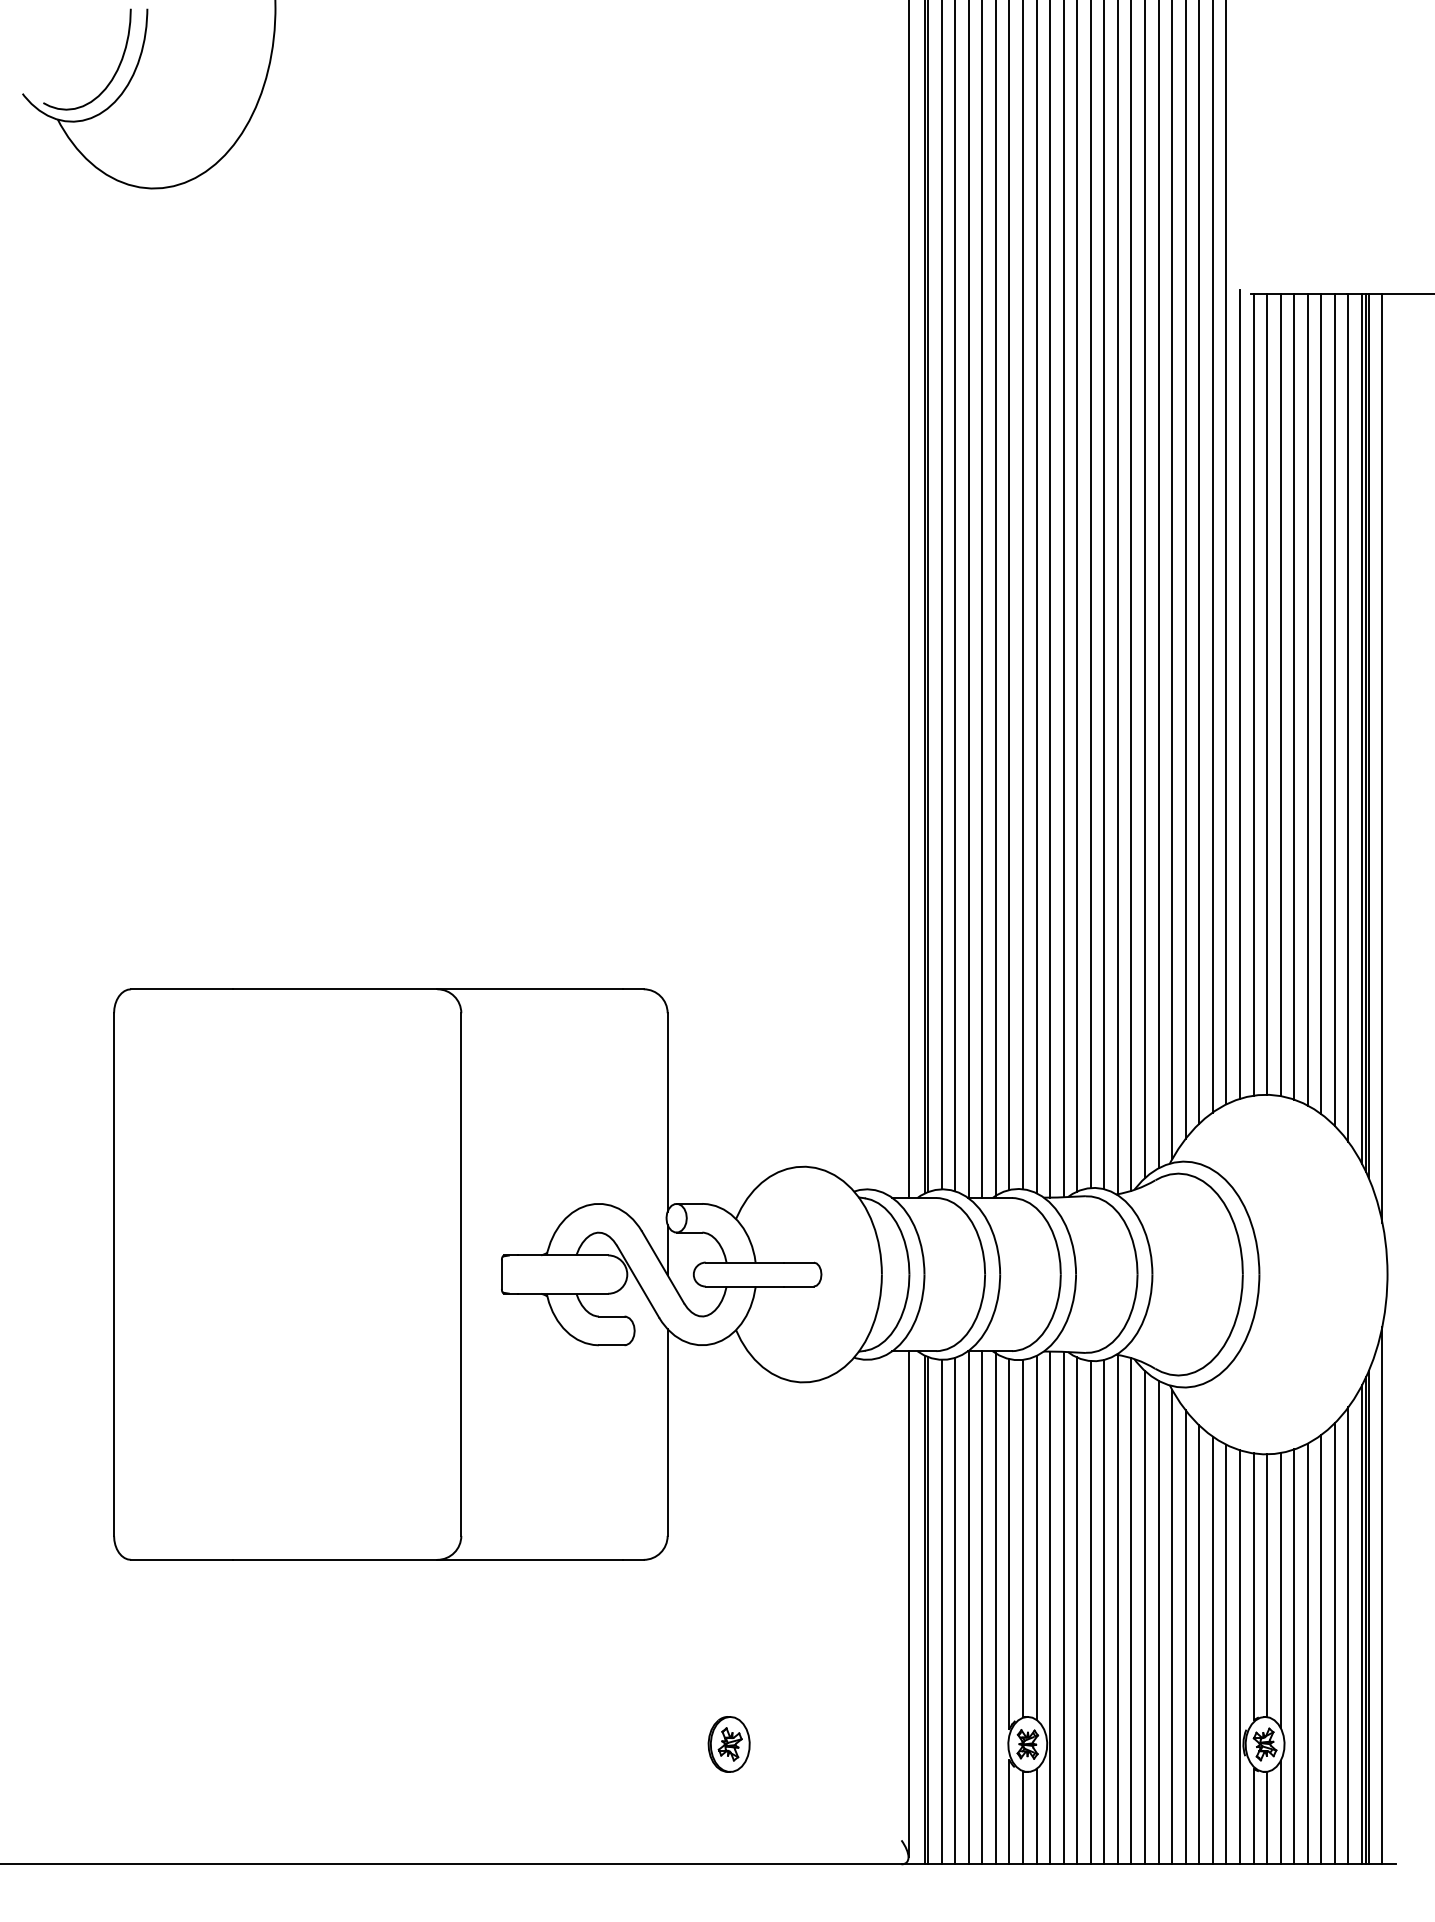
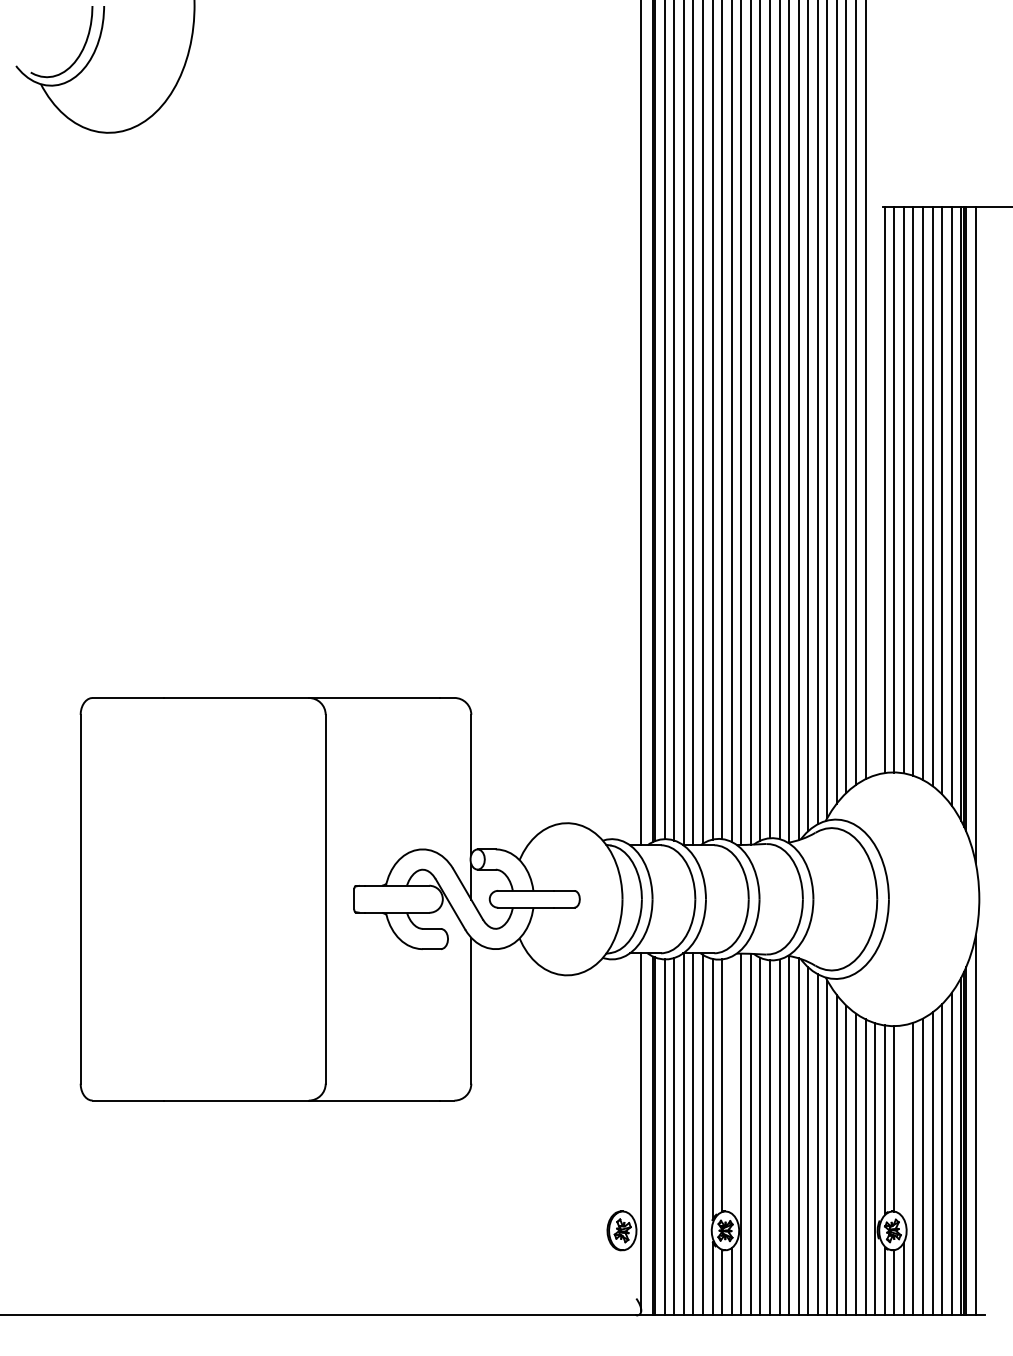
line: (1239, 694) -> (874, 489), removed
line: (1036, 1537) -> (731, 1084), removed
line: (1280, 1589) -> (903, 1121), removed
part: (728, 1744) -> (621, 1230), moved

